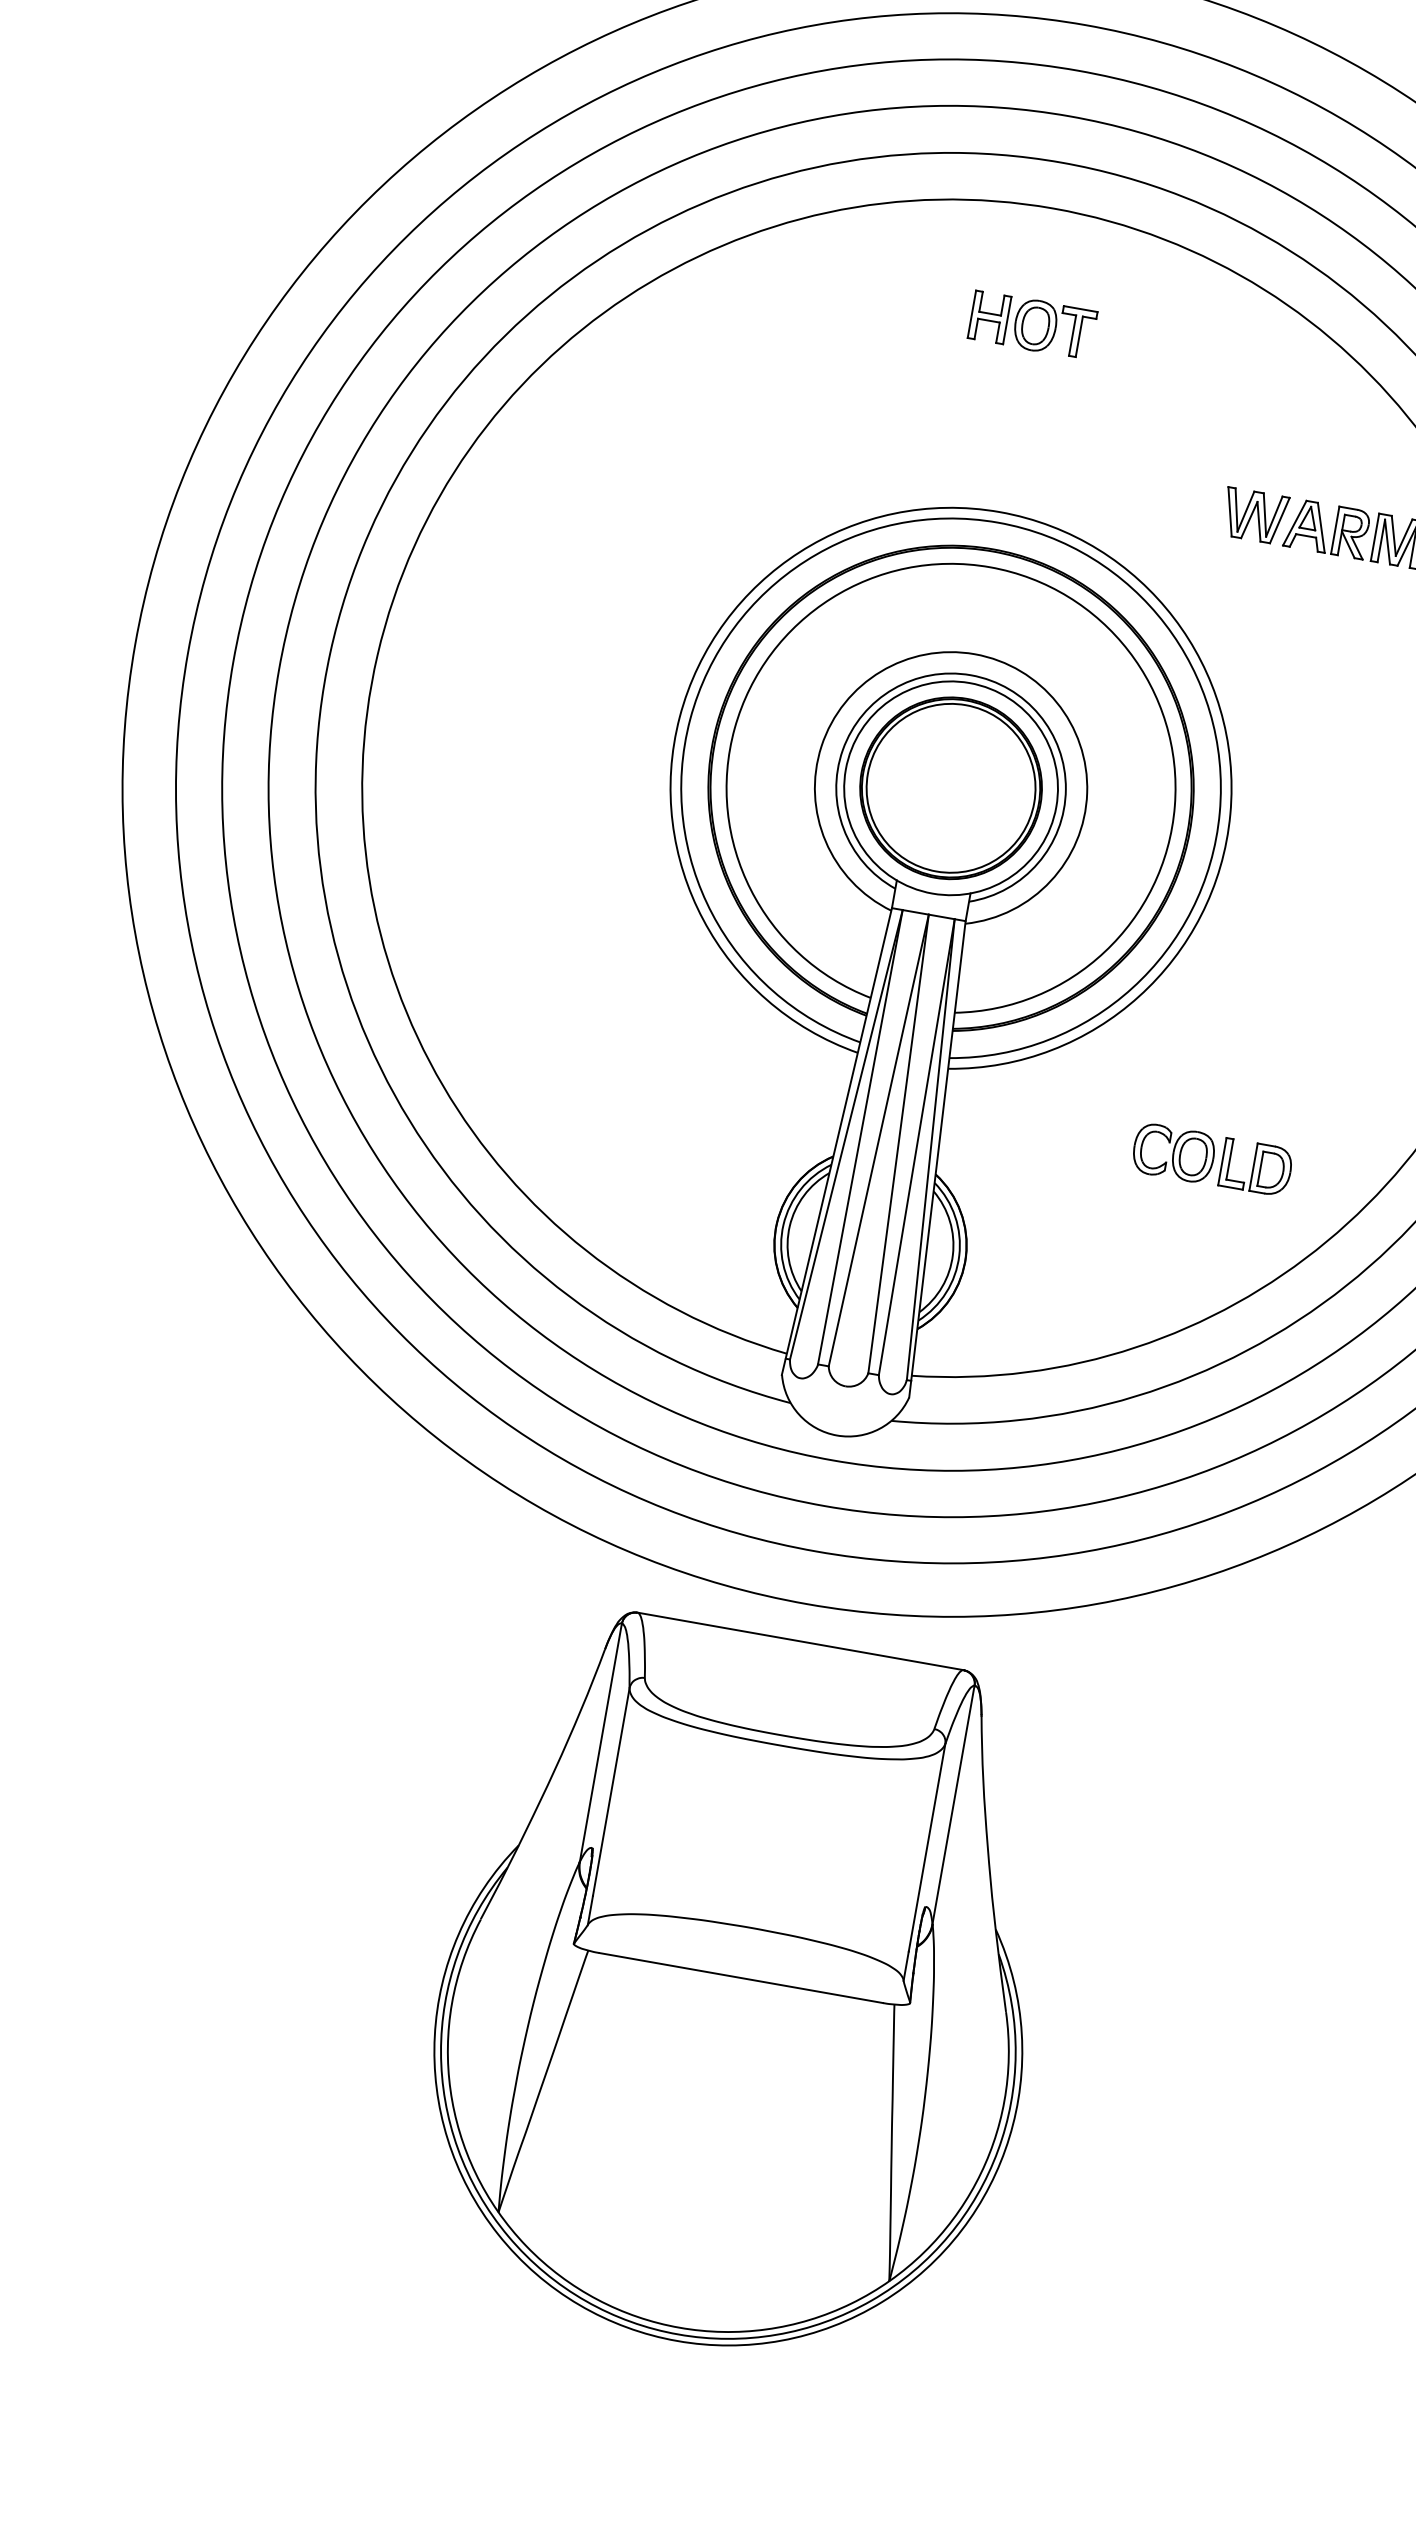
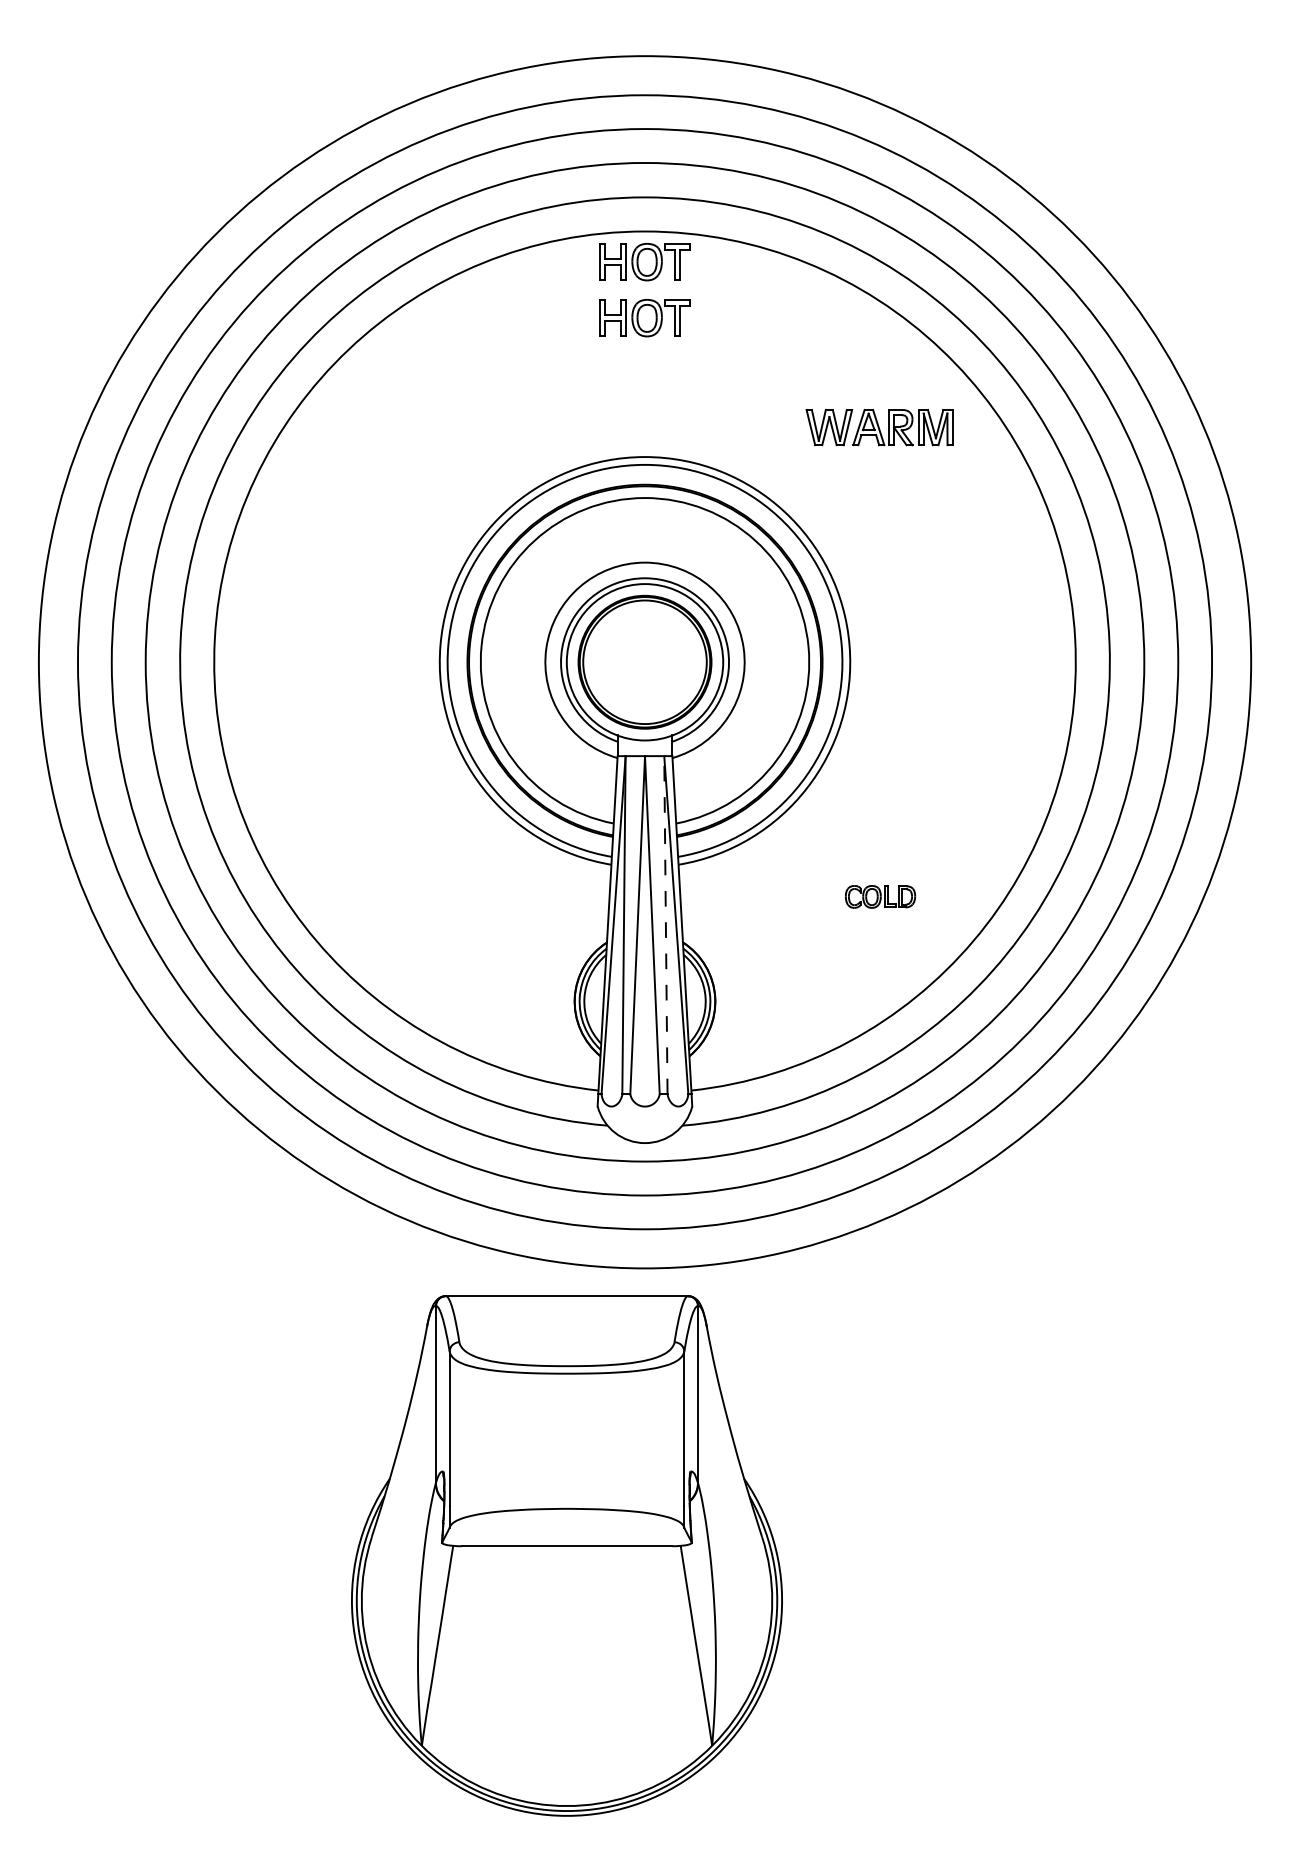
part: (1045, 250) -> (644, 262), added
line: (916, 1146) -> (665, 924), solid -> dashed
part: (1212, 1159) -> (880, 896), size x0.6
part: (738, 1990) -> (566, 1555), moved

